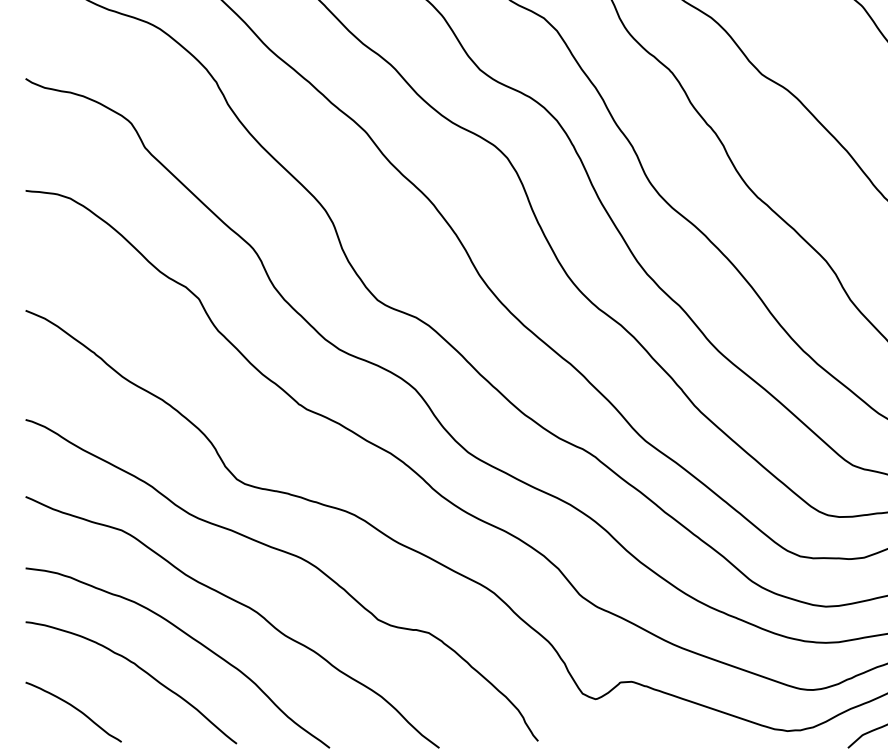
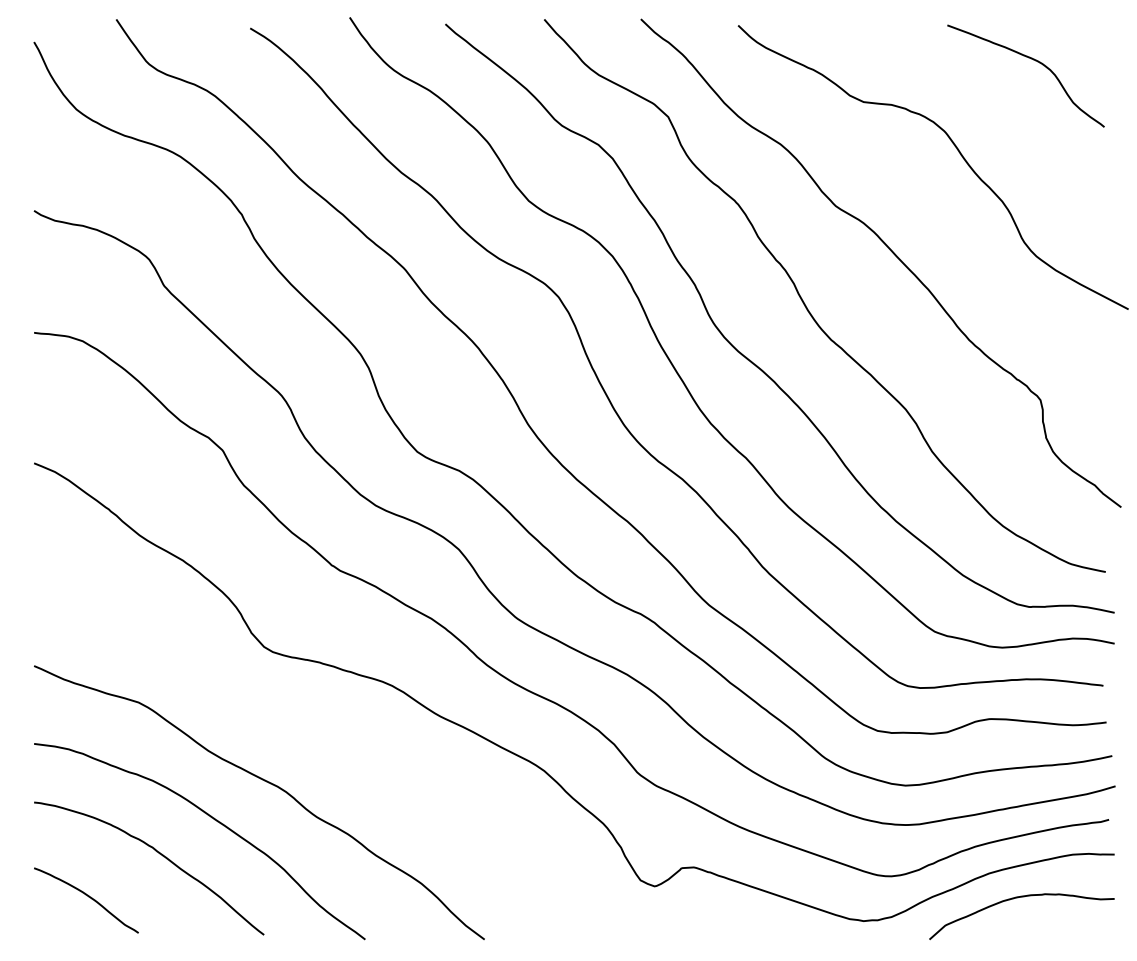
curve: (290, 555) -> (322, 729), removed

